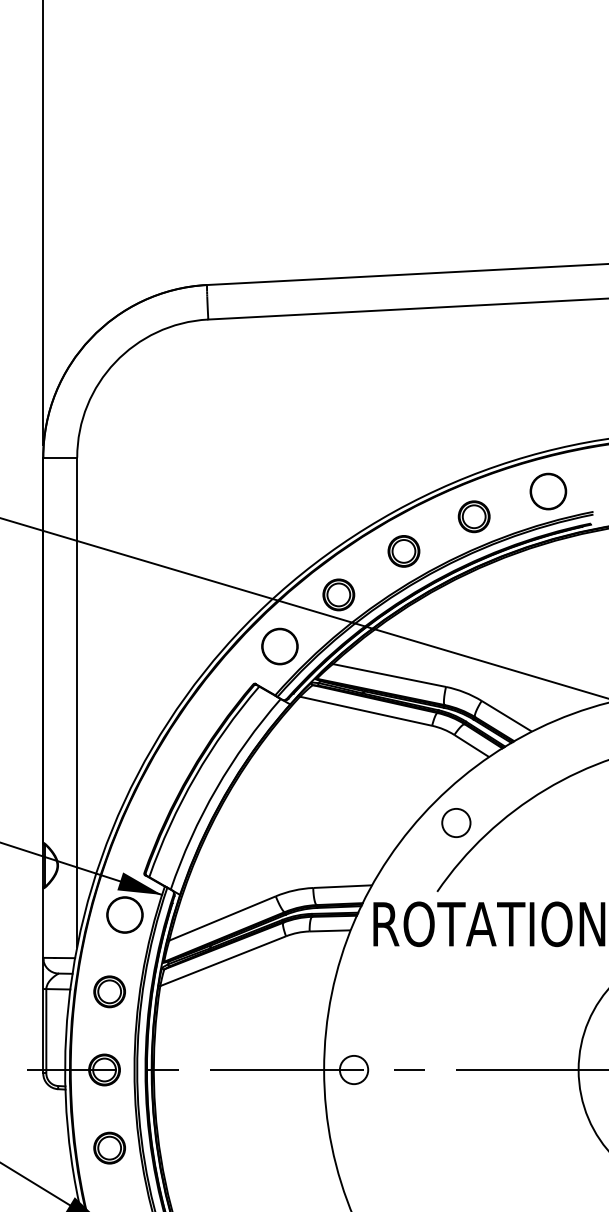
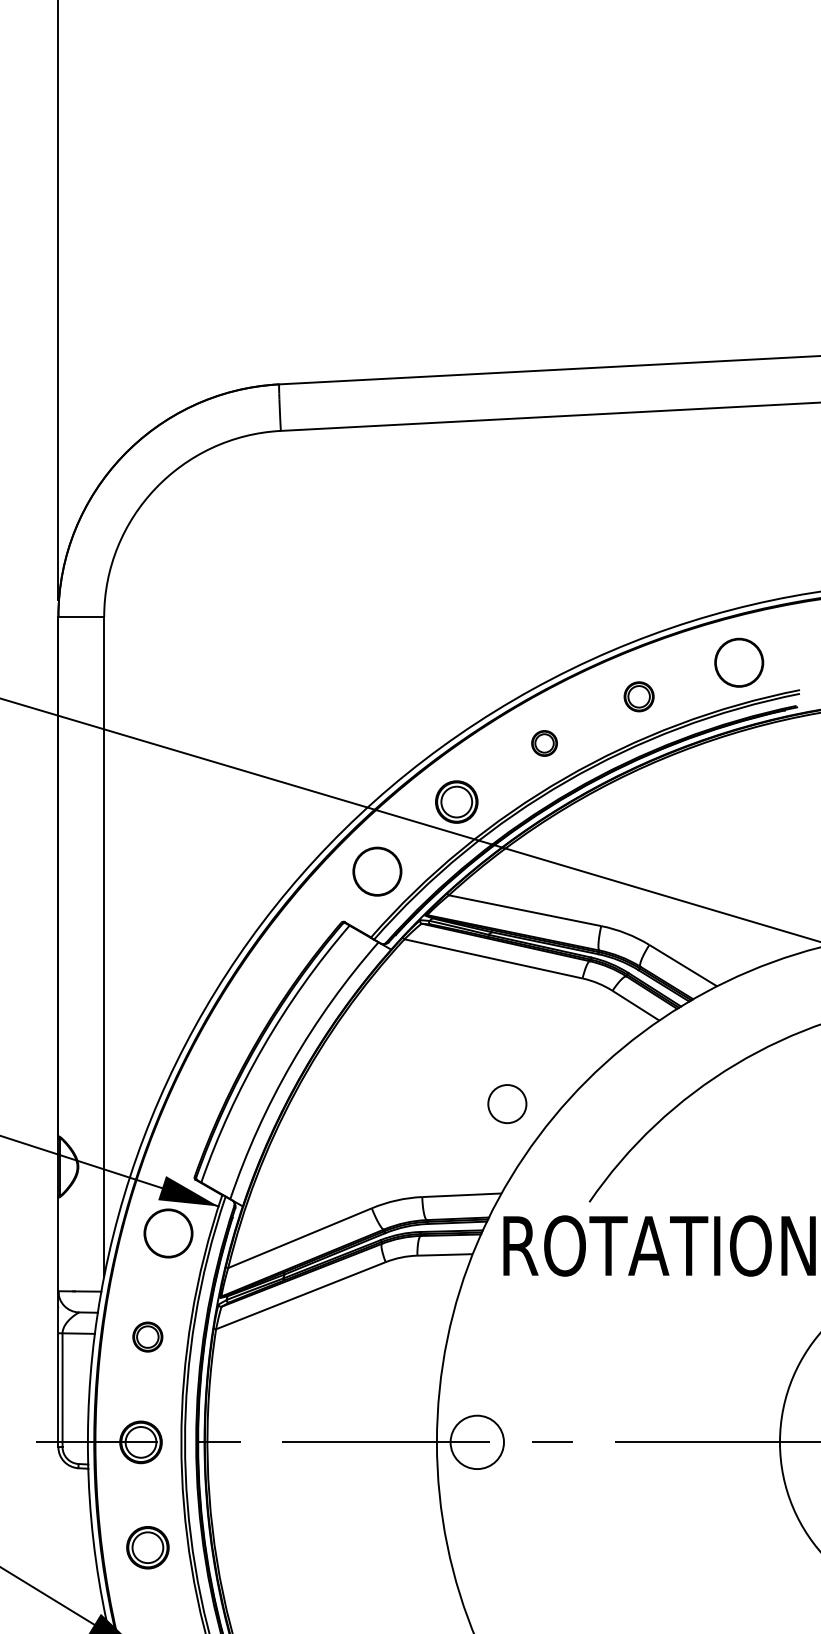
part: (473, 516) -> (638, 696), size x0.7
part: (403, 551) -> (543, 743), size x0.6
circle: (456, 822) -> (507, 1103), moved
part: (109, 991) -> (147, 1336), size x0.7
circle: (353, 1069) -> (476, 1441), size x1.4

